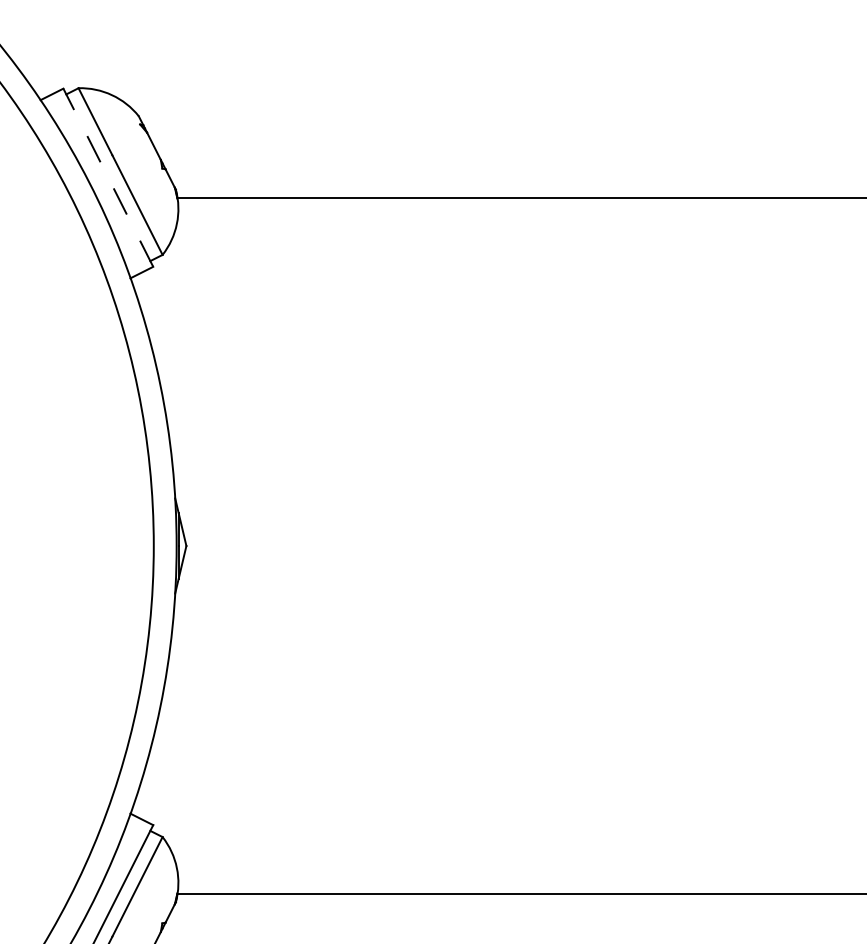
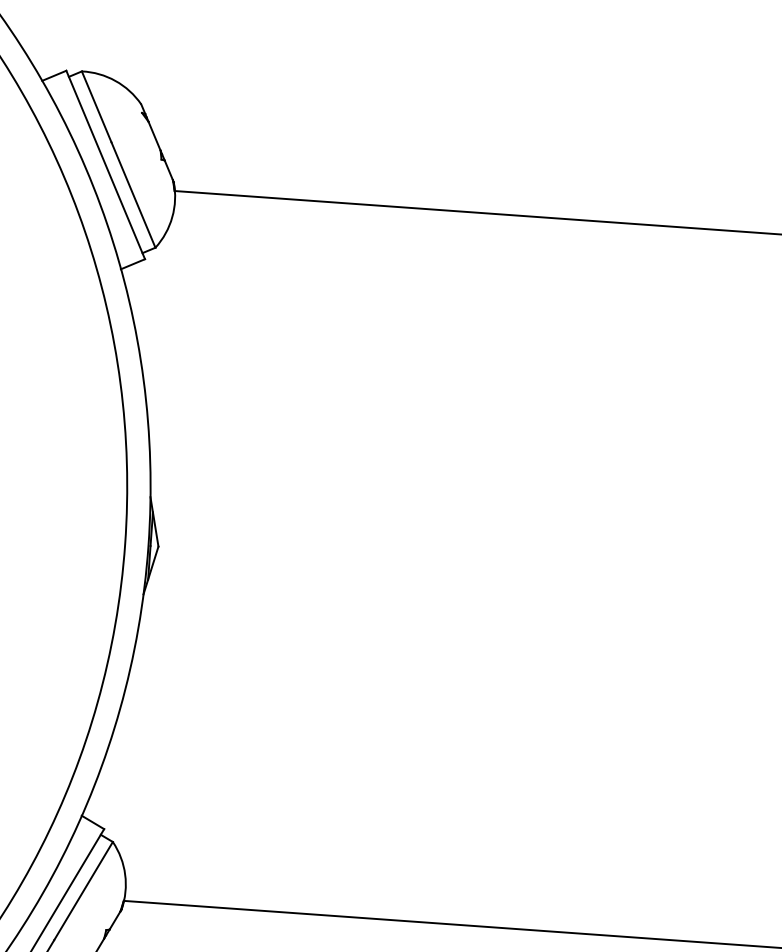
line: (108, 177) -> (105, 164), dashed -> solid

